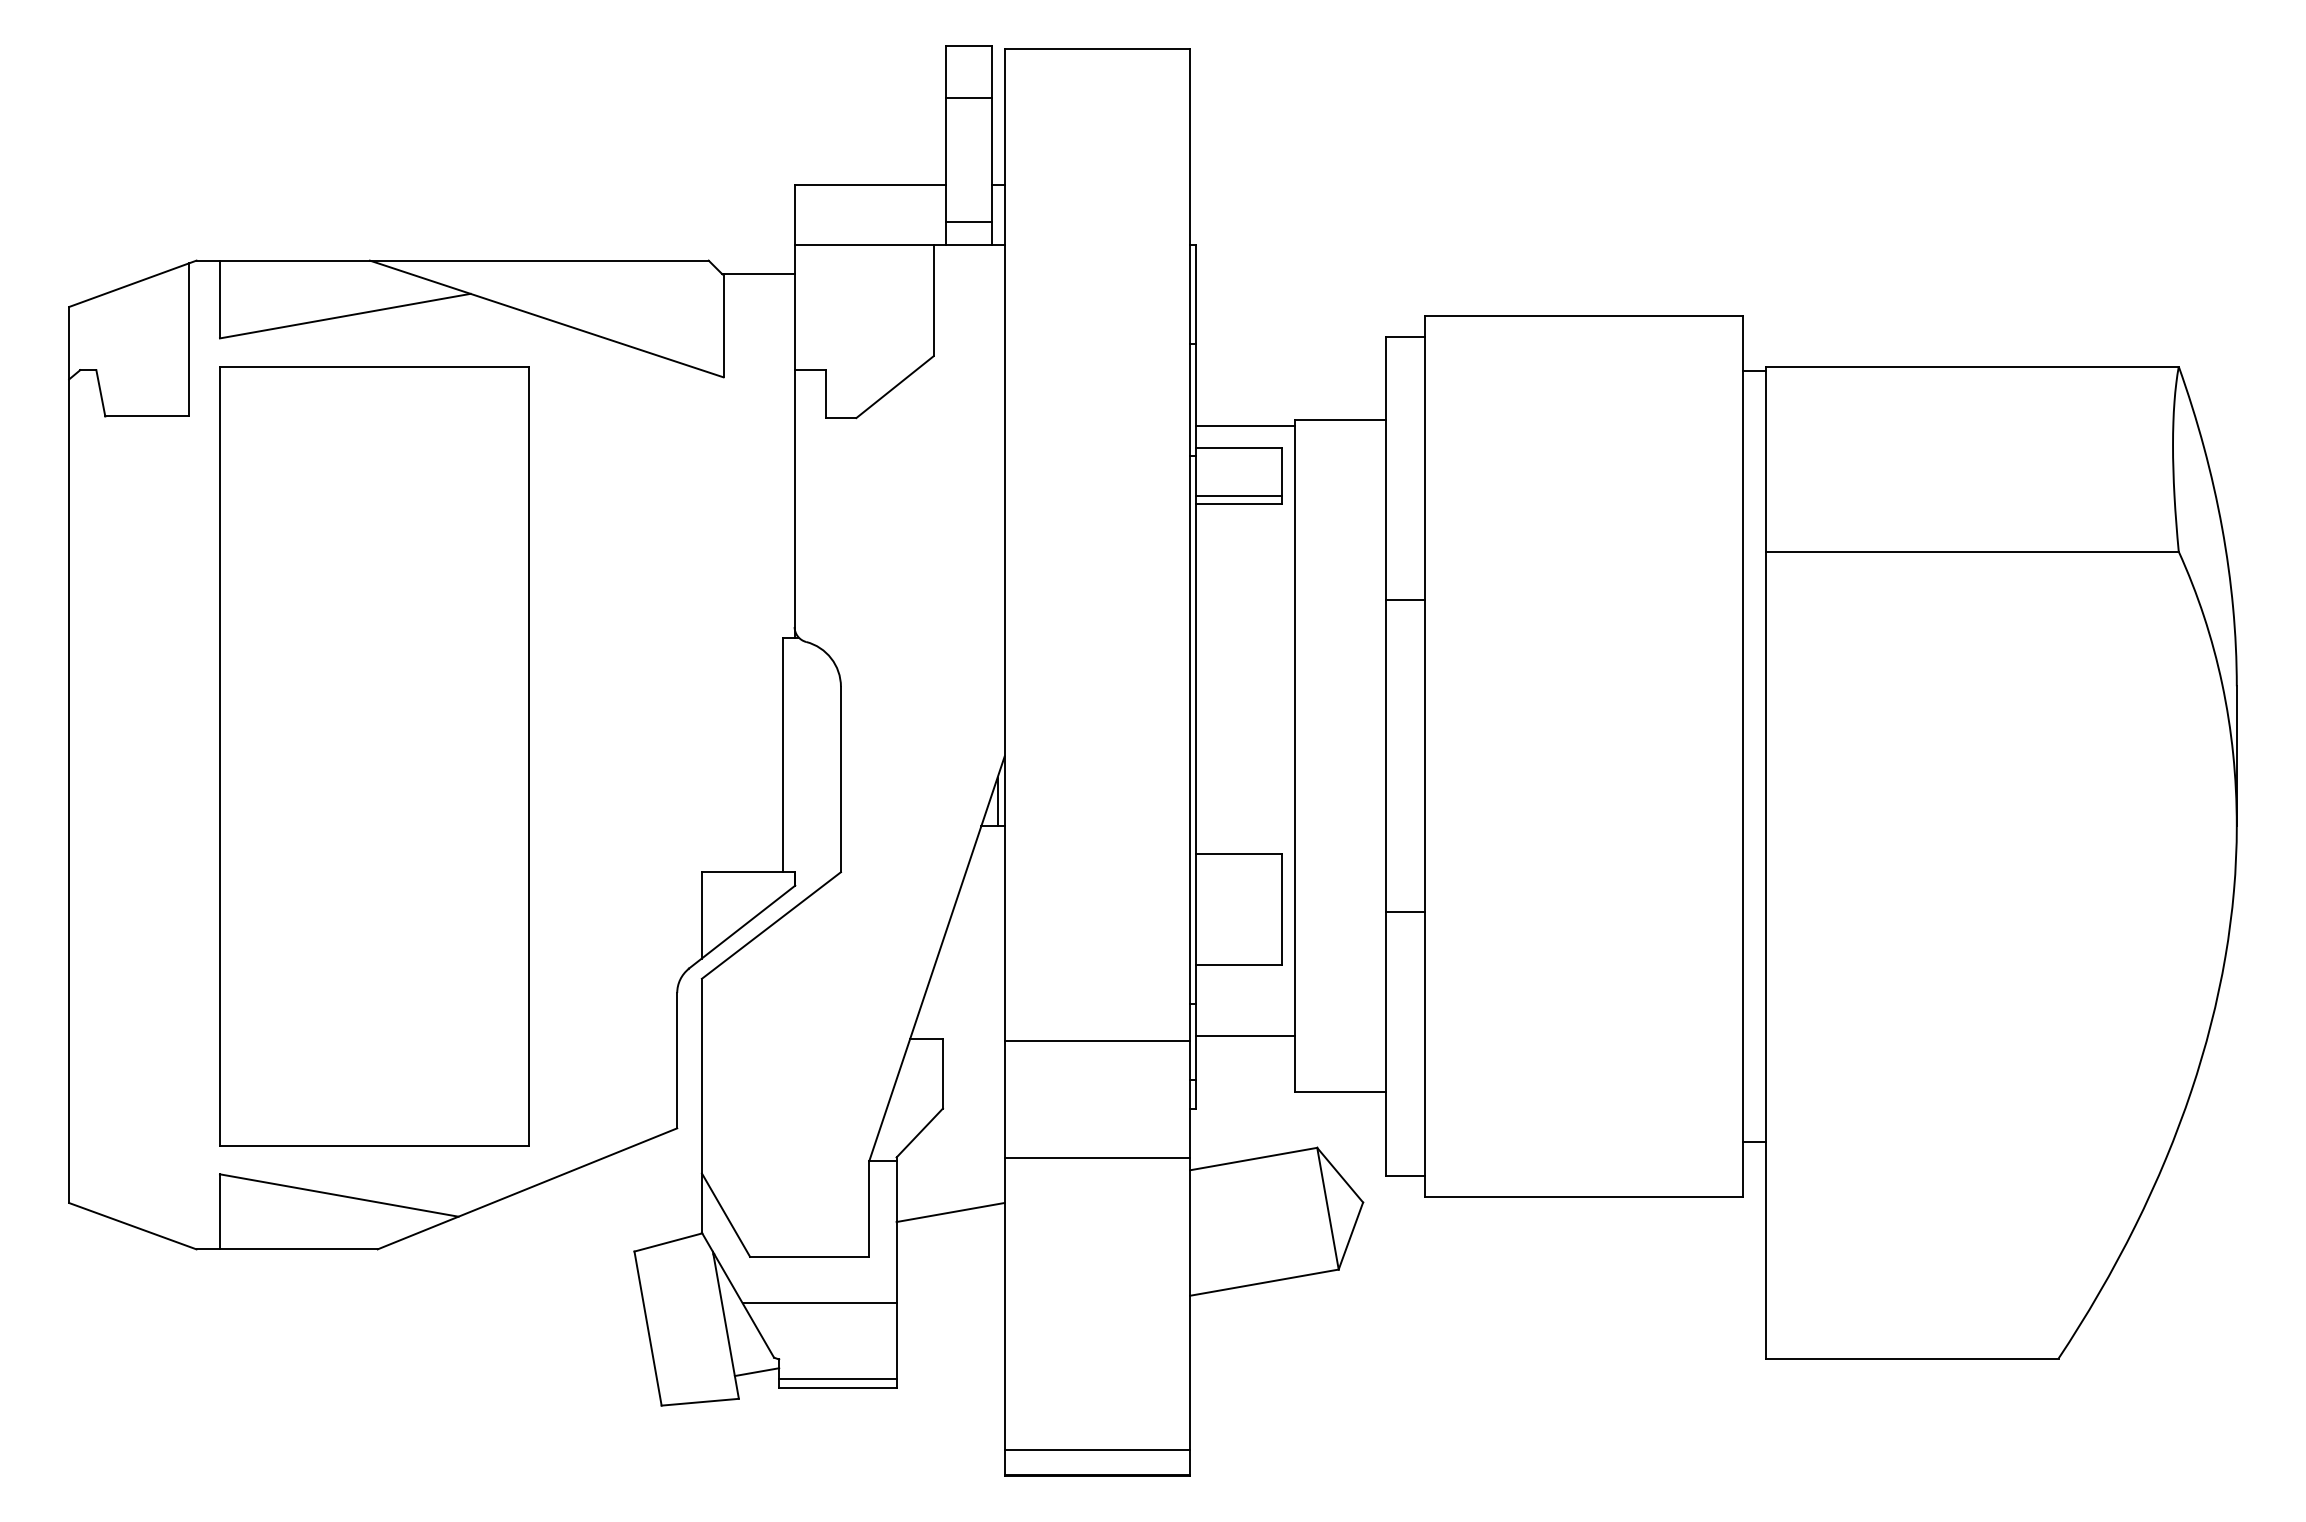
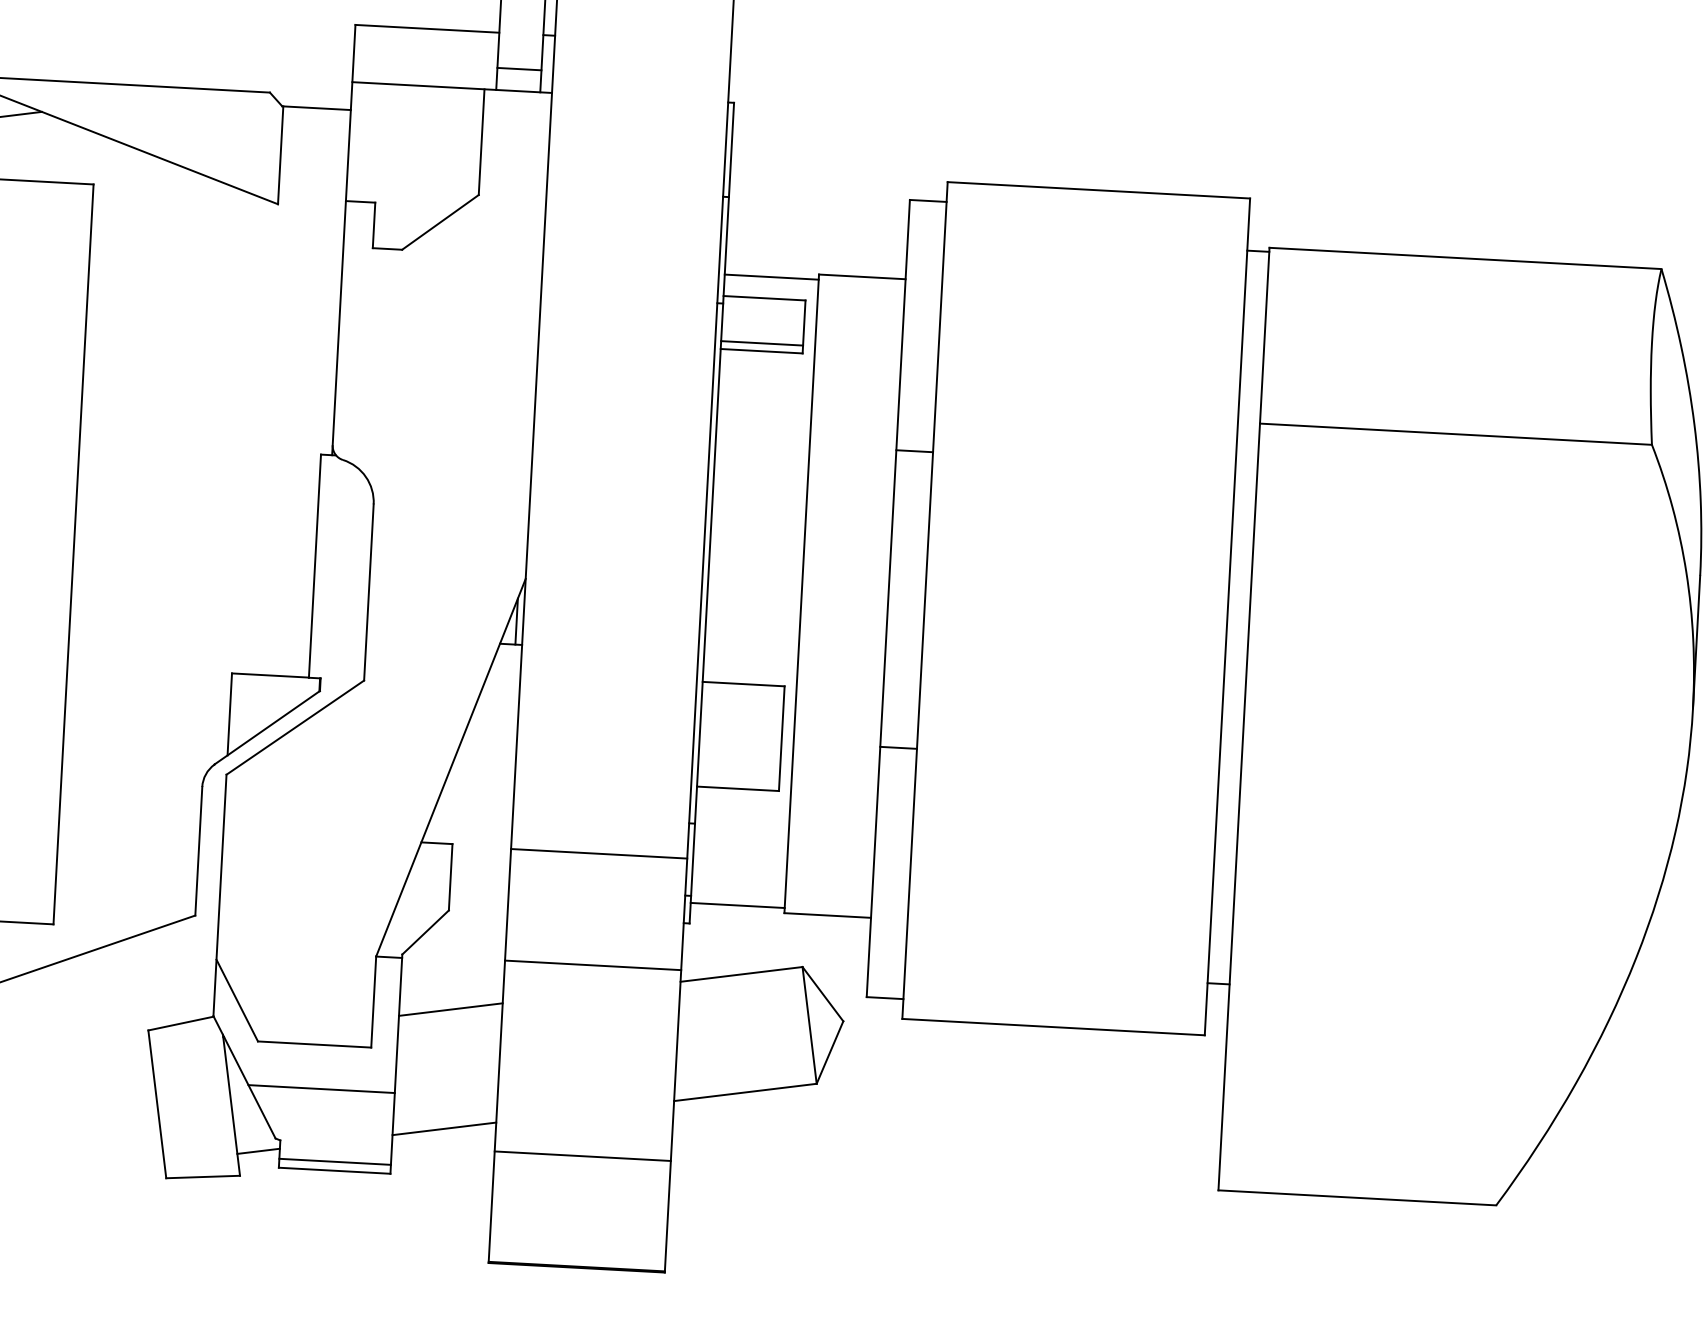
line: (1245, 1035) -> (737, 905), moved
line: (950, 1337) -> (444, 1128), added
line: (1097, 1449) -> (582, 1155), moved

